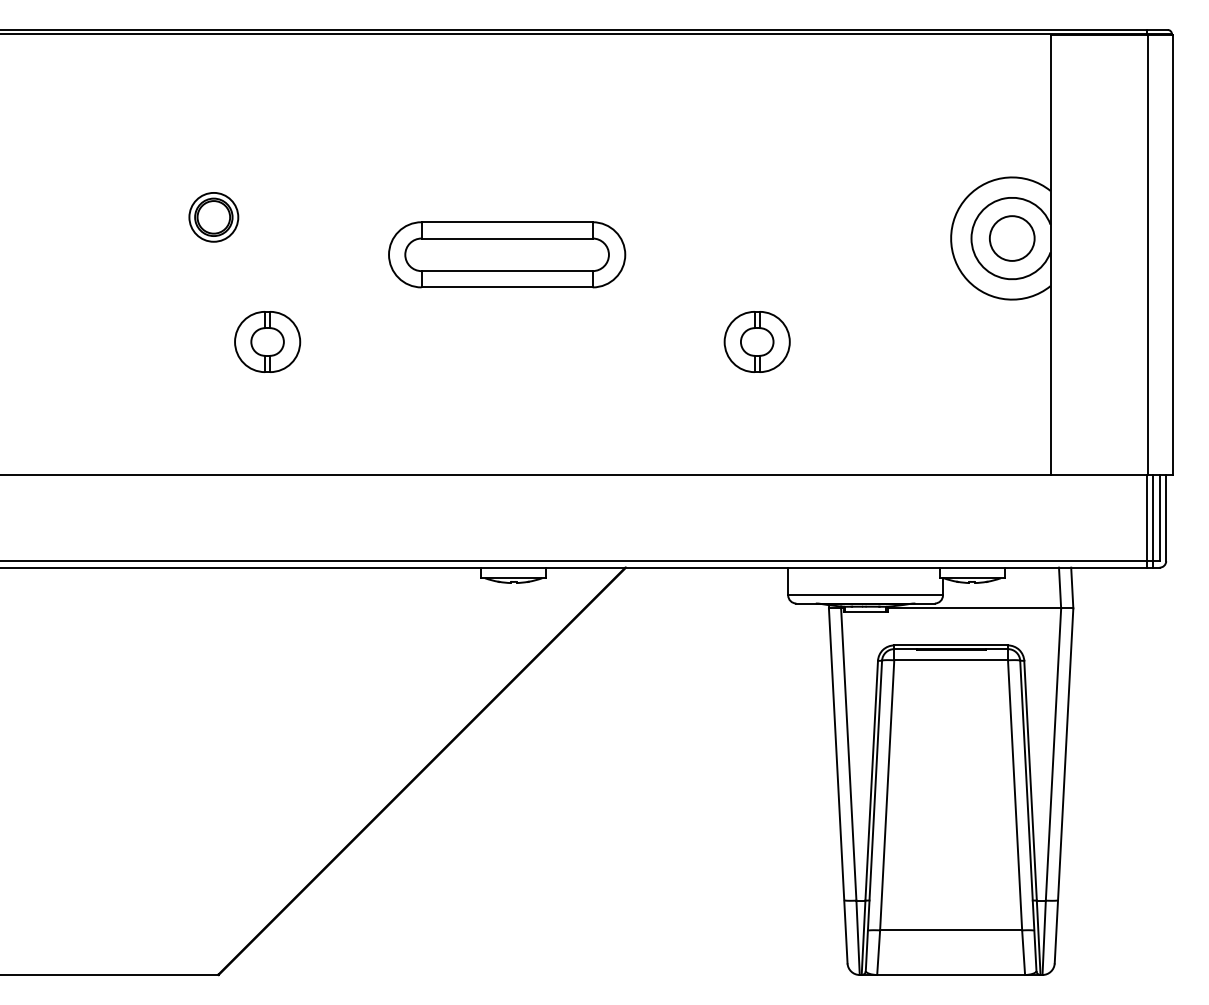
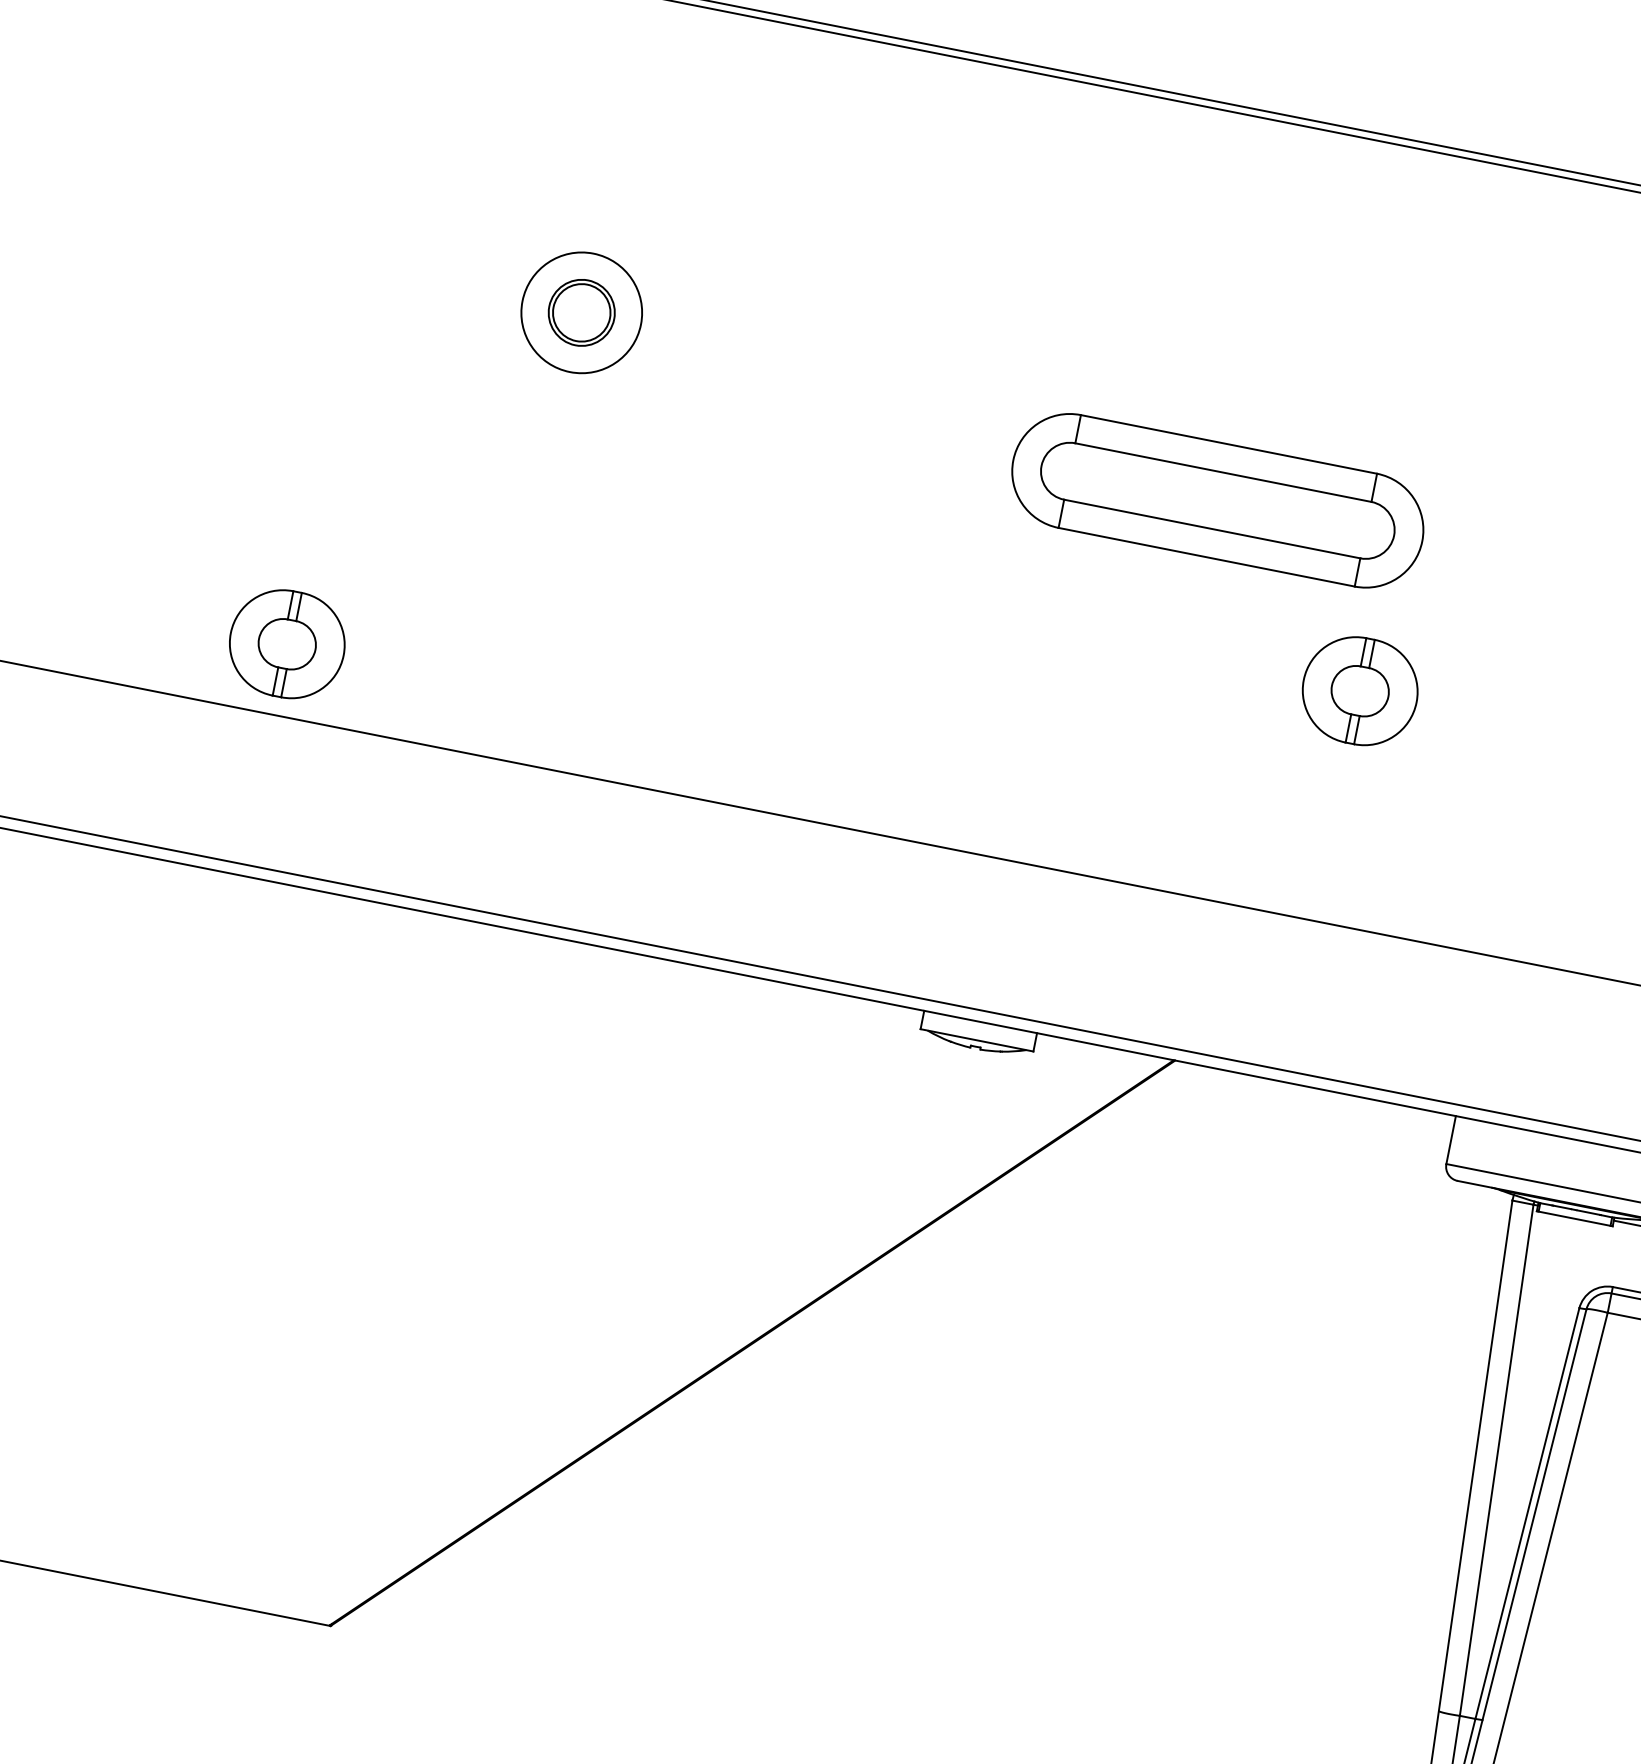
circle: (213, 216) -> (581, 311), size x1.4
part: (507, 254) -> (1218, 500), moved
part: (267, 341) -> (287, 643), moved
part: (756, 341) -> (1359, 690), moved

